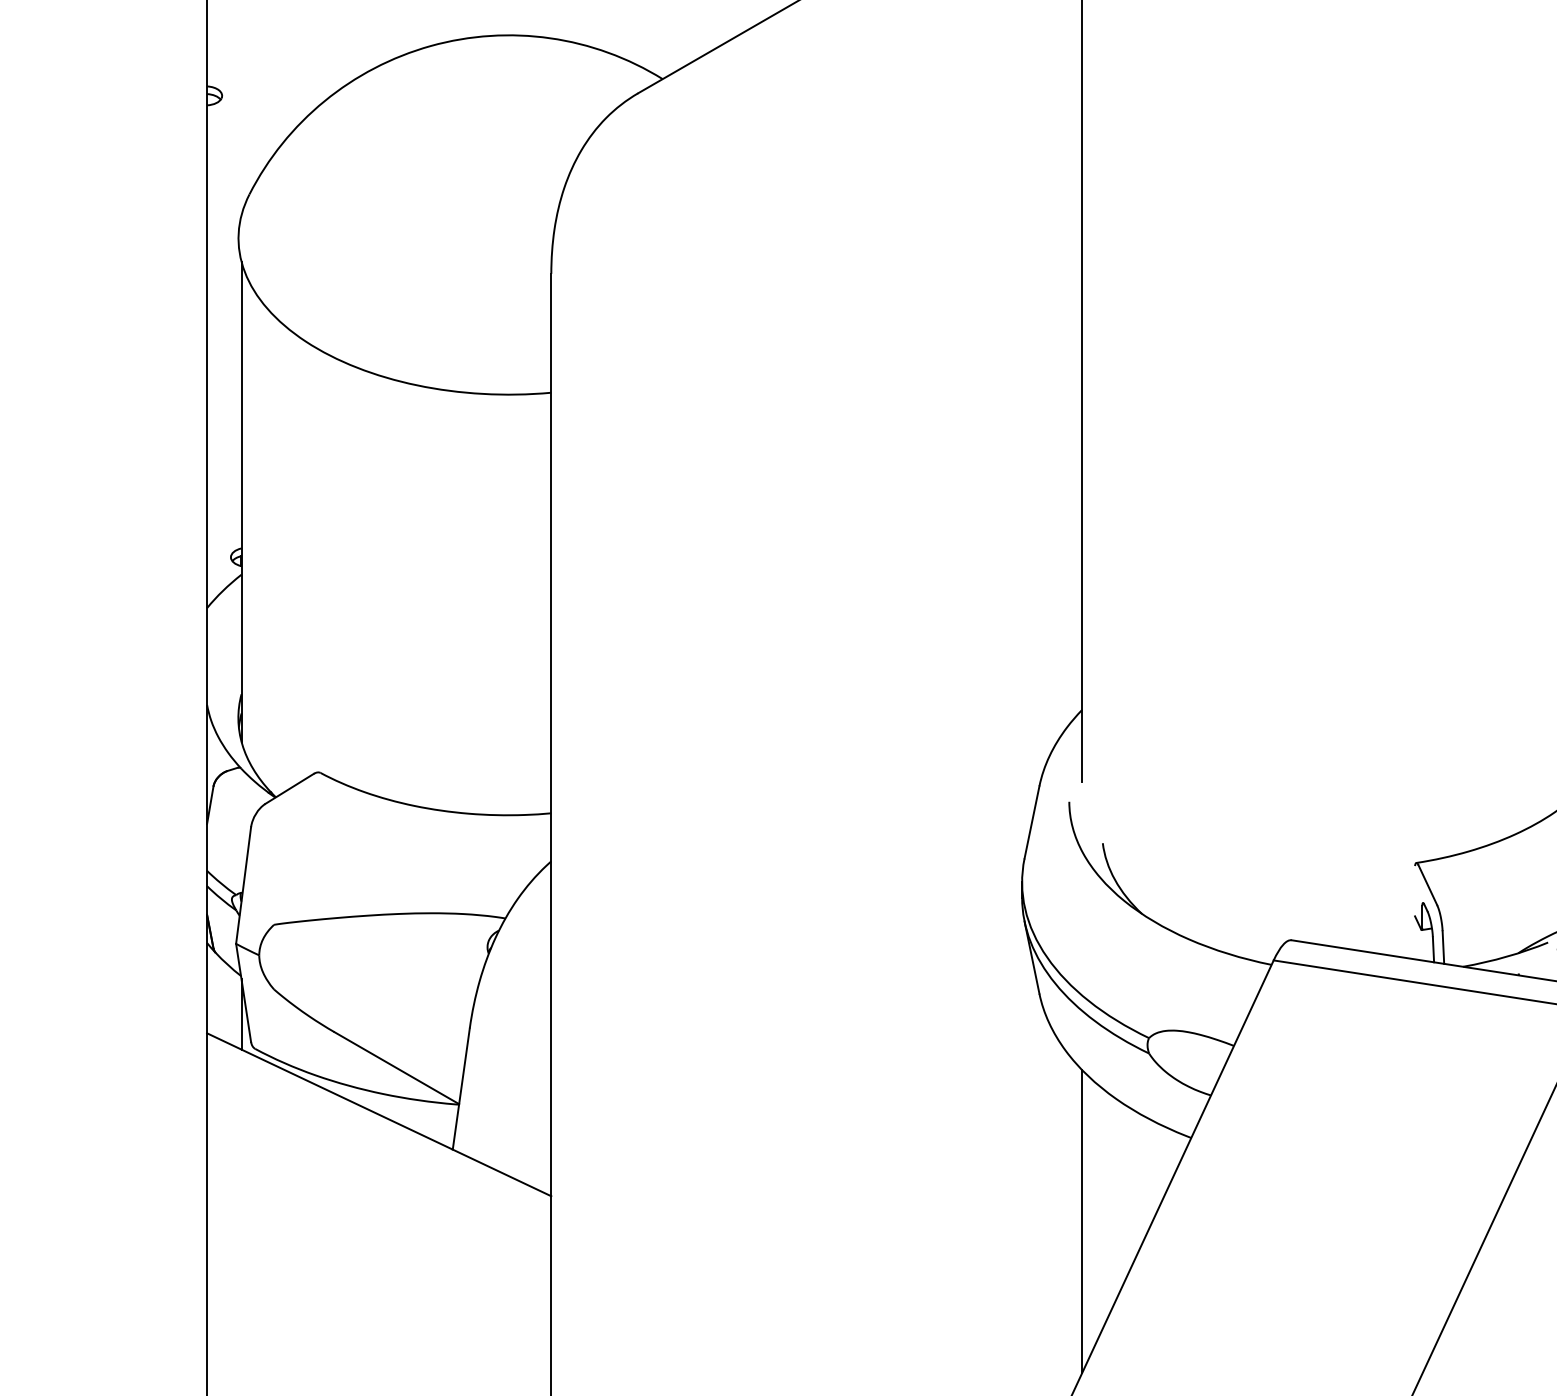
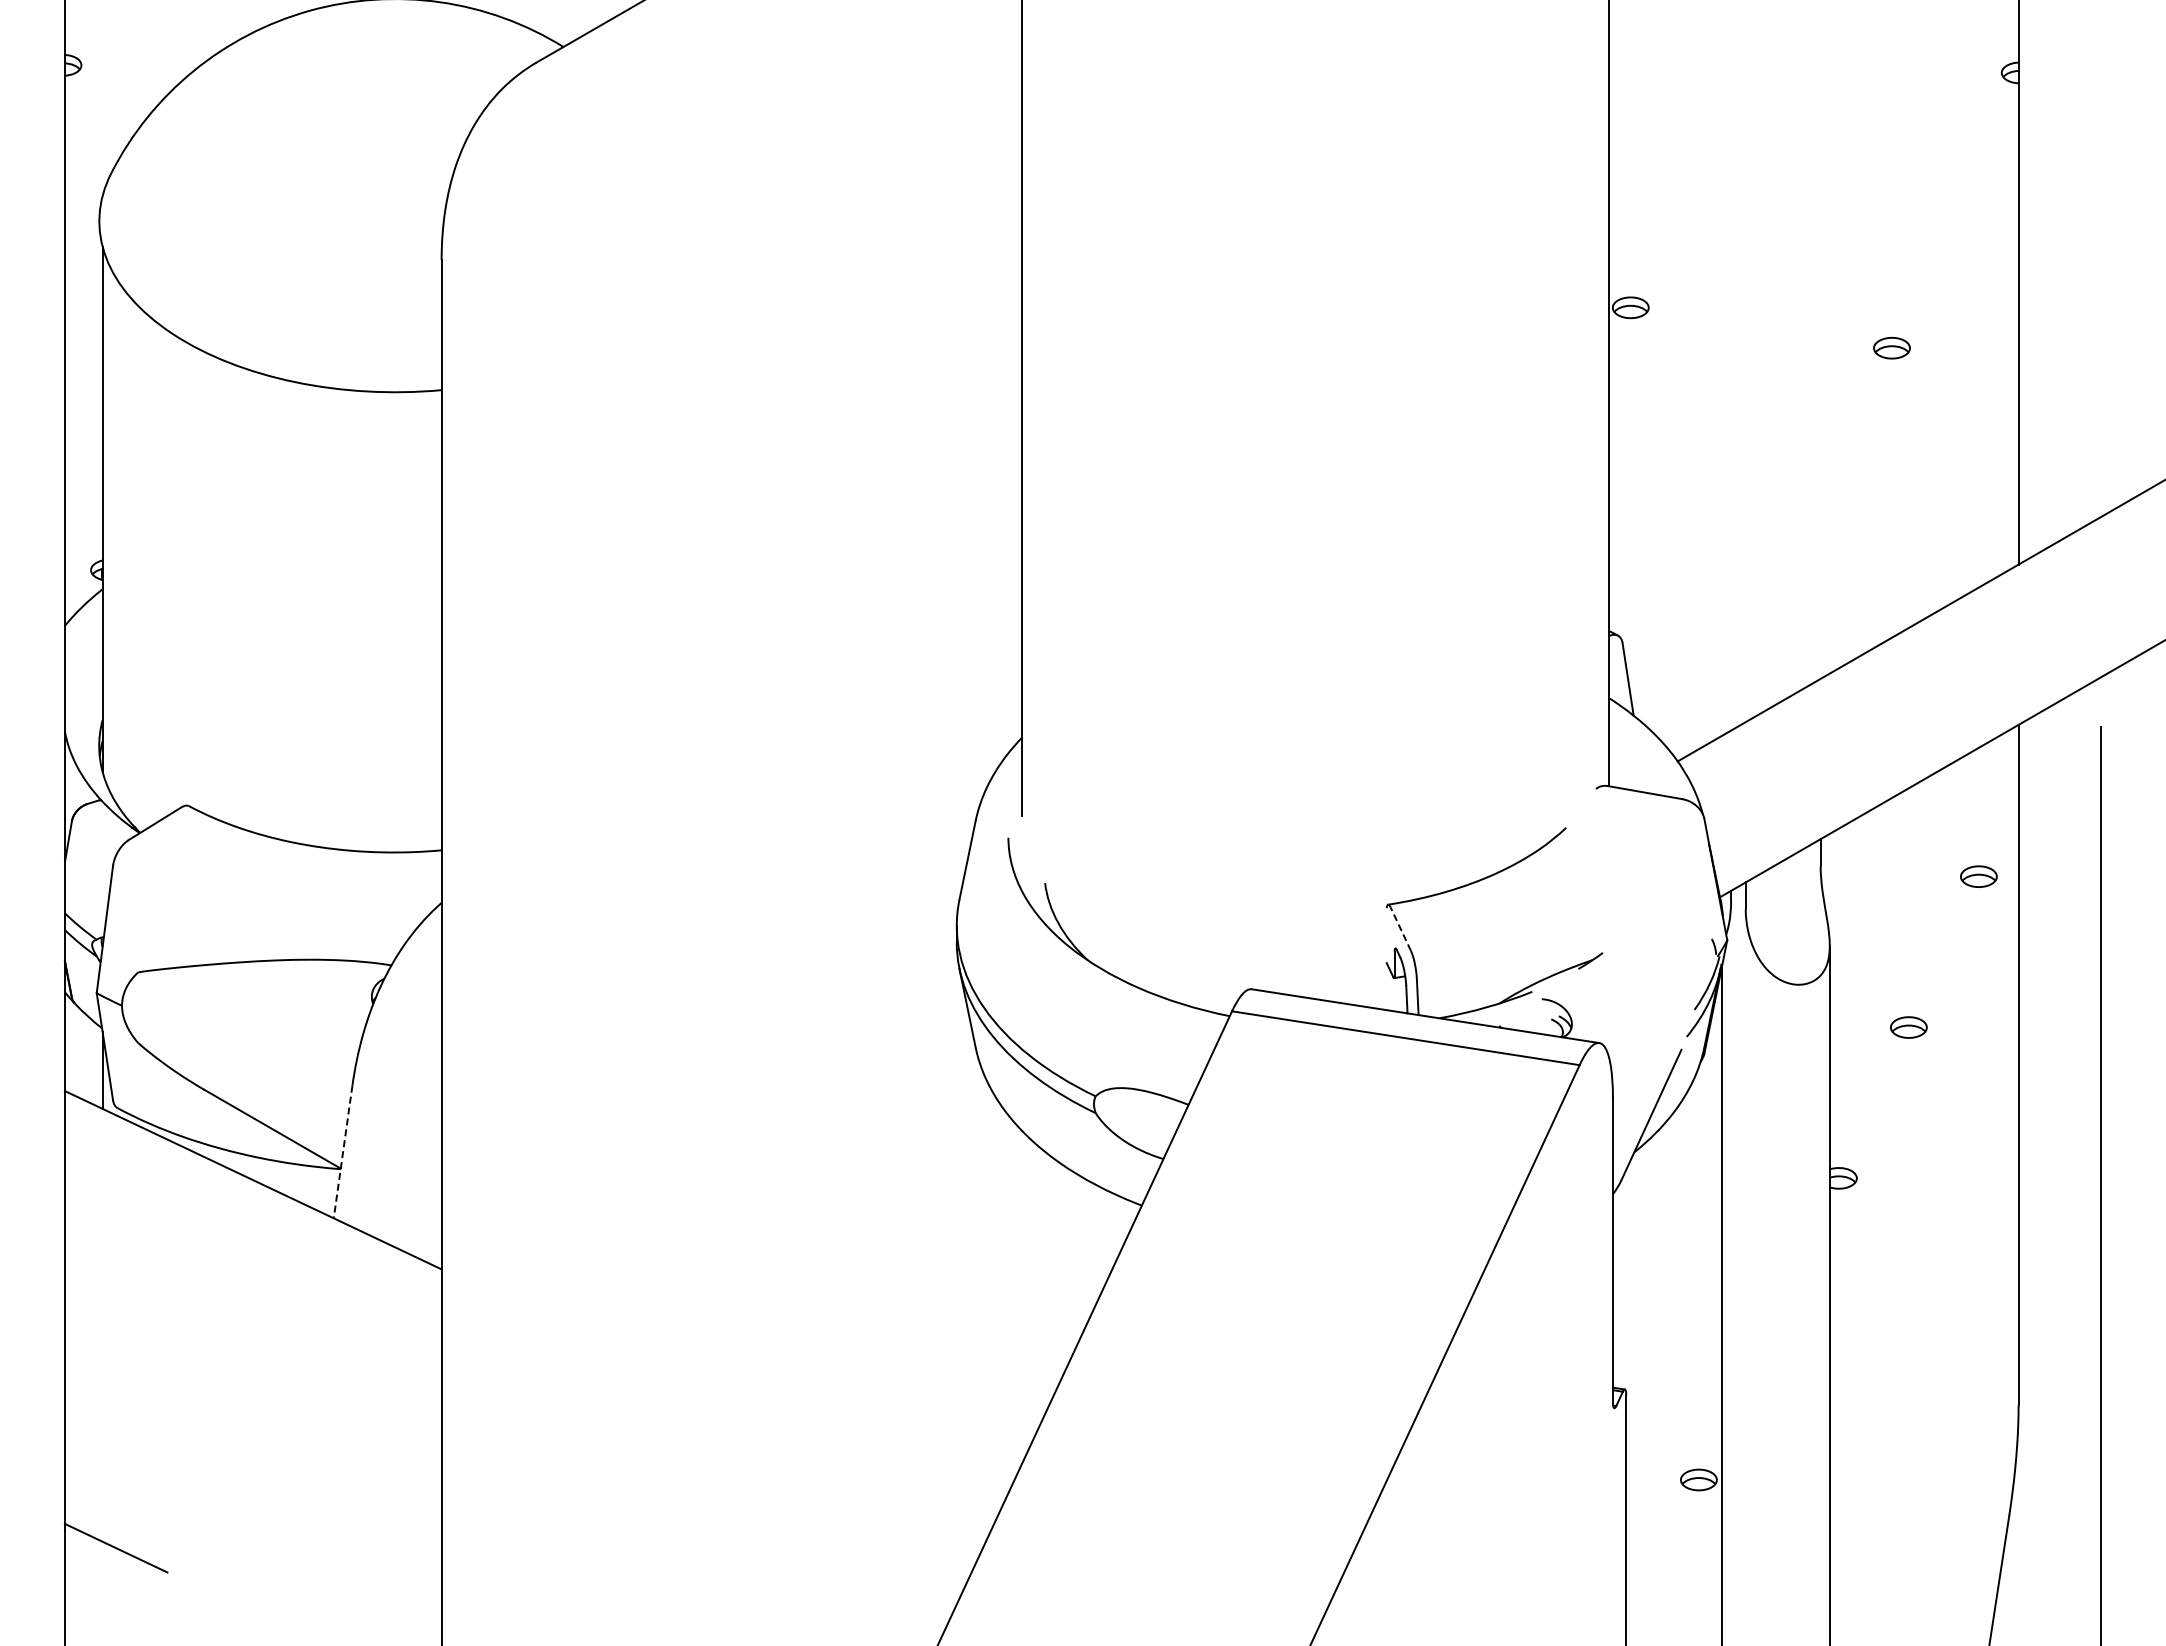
line: (1427, 884) -> (1400, 928), solid -> dashed
line: (461, 1089) -> (343, 1152), solid -> dashed
line: (1082, 1221) -> (1022, 1296), removed

